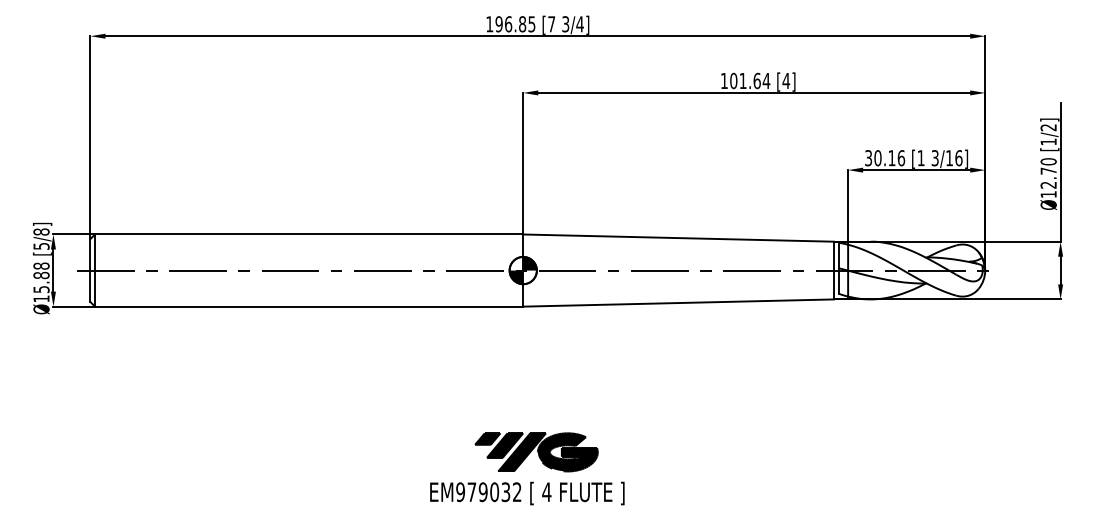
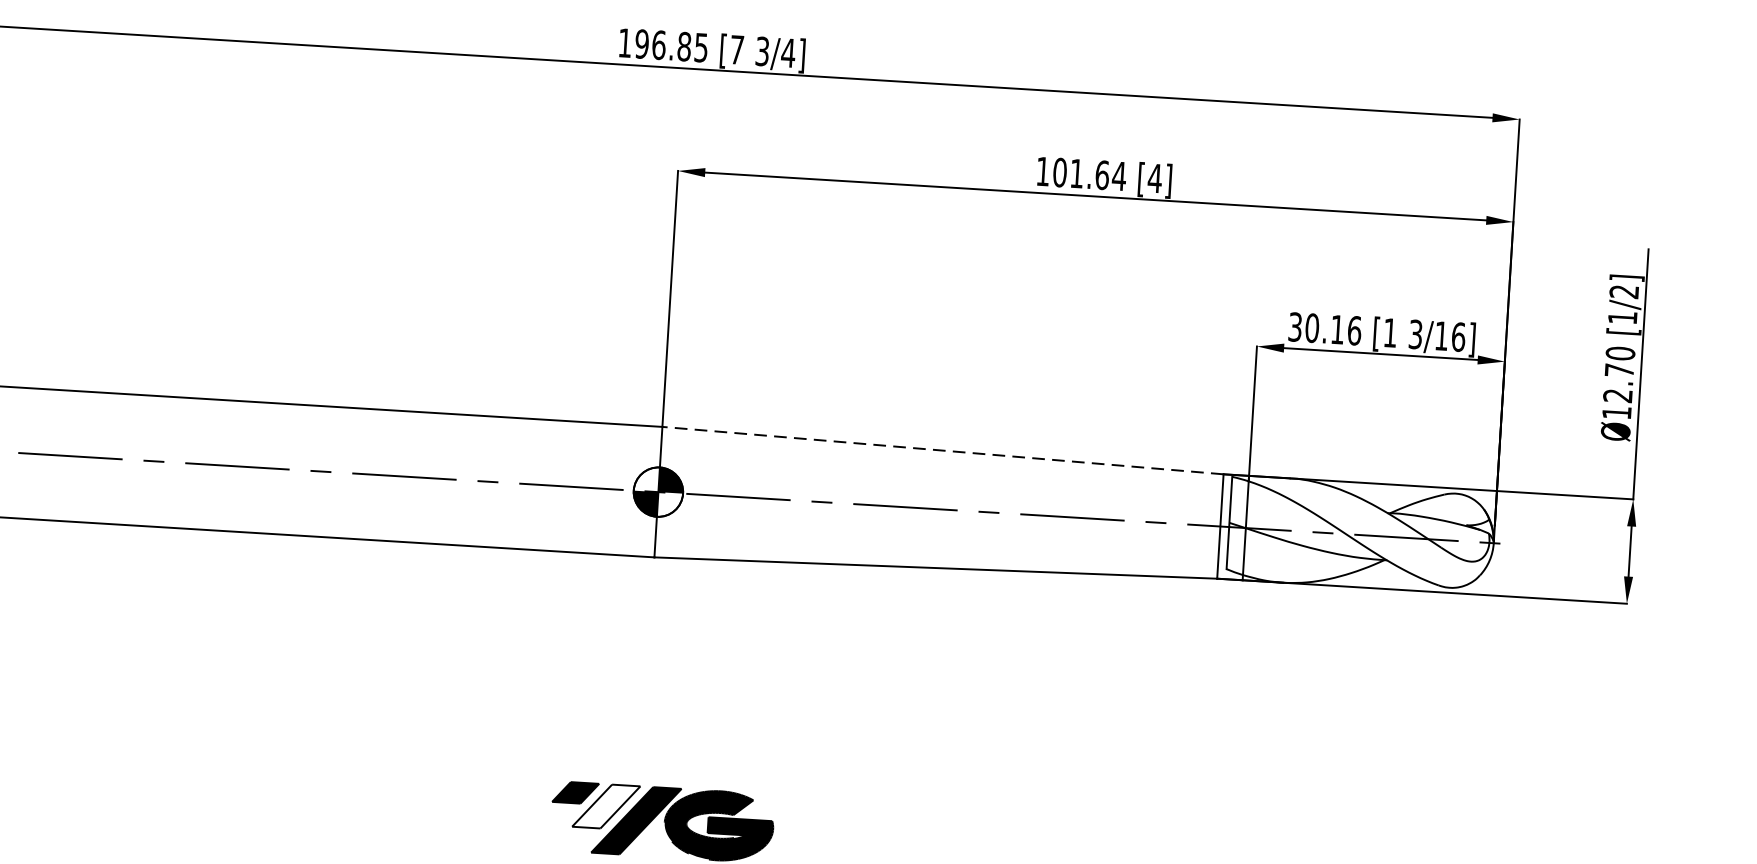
line: (678, 238) -> (942, 451), solid -> dashed
fill: (504, 445) -> (605, 806), removed

